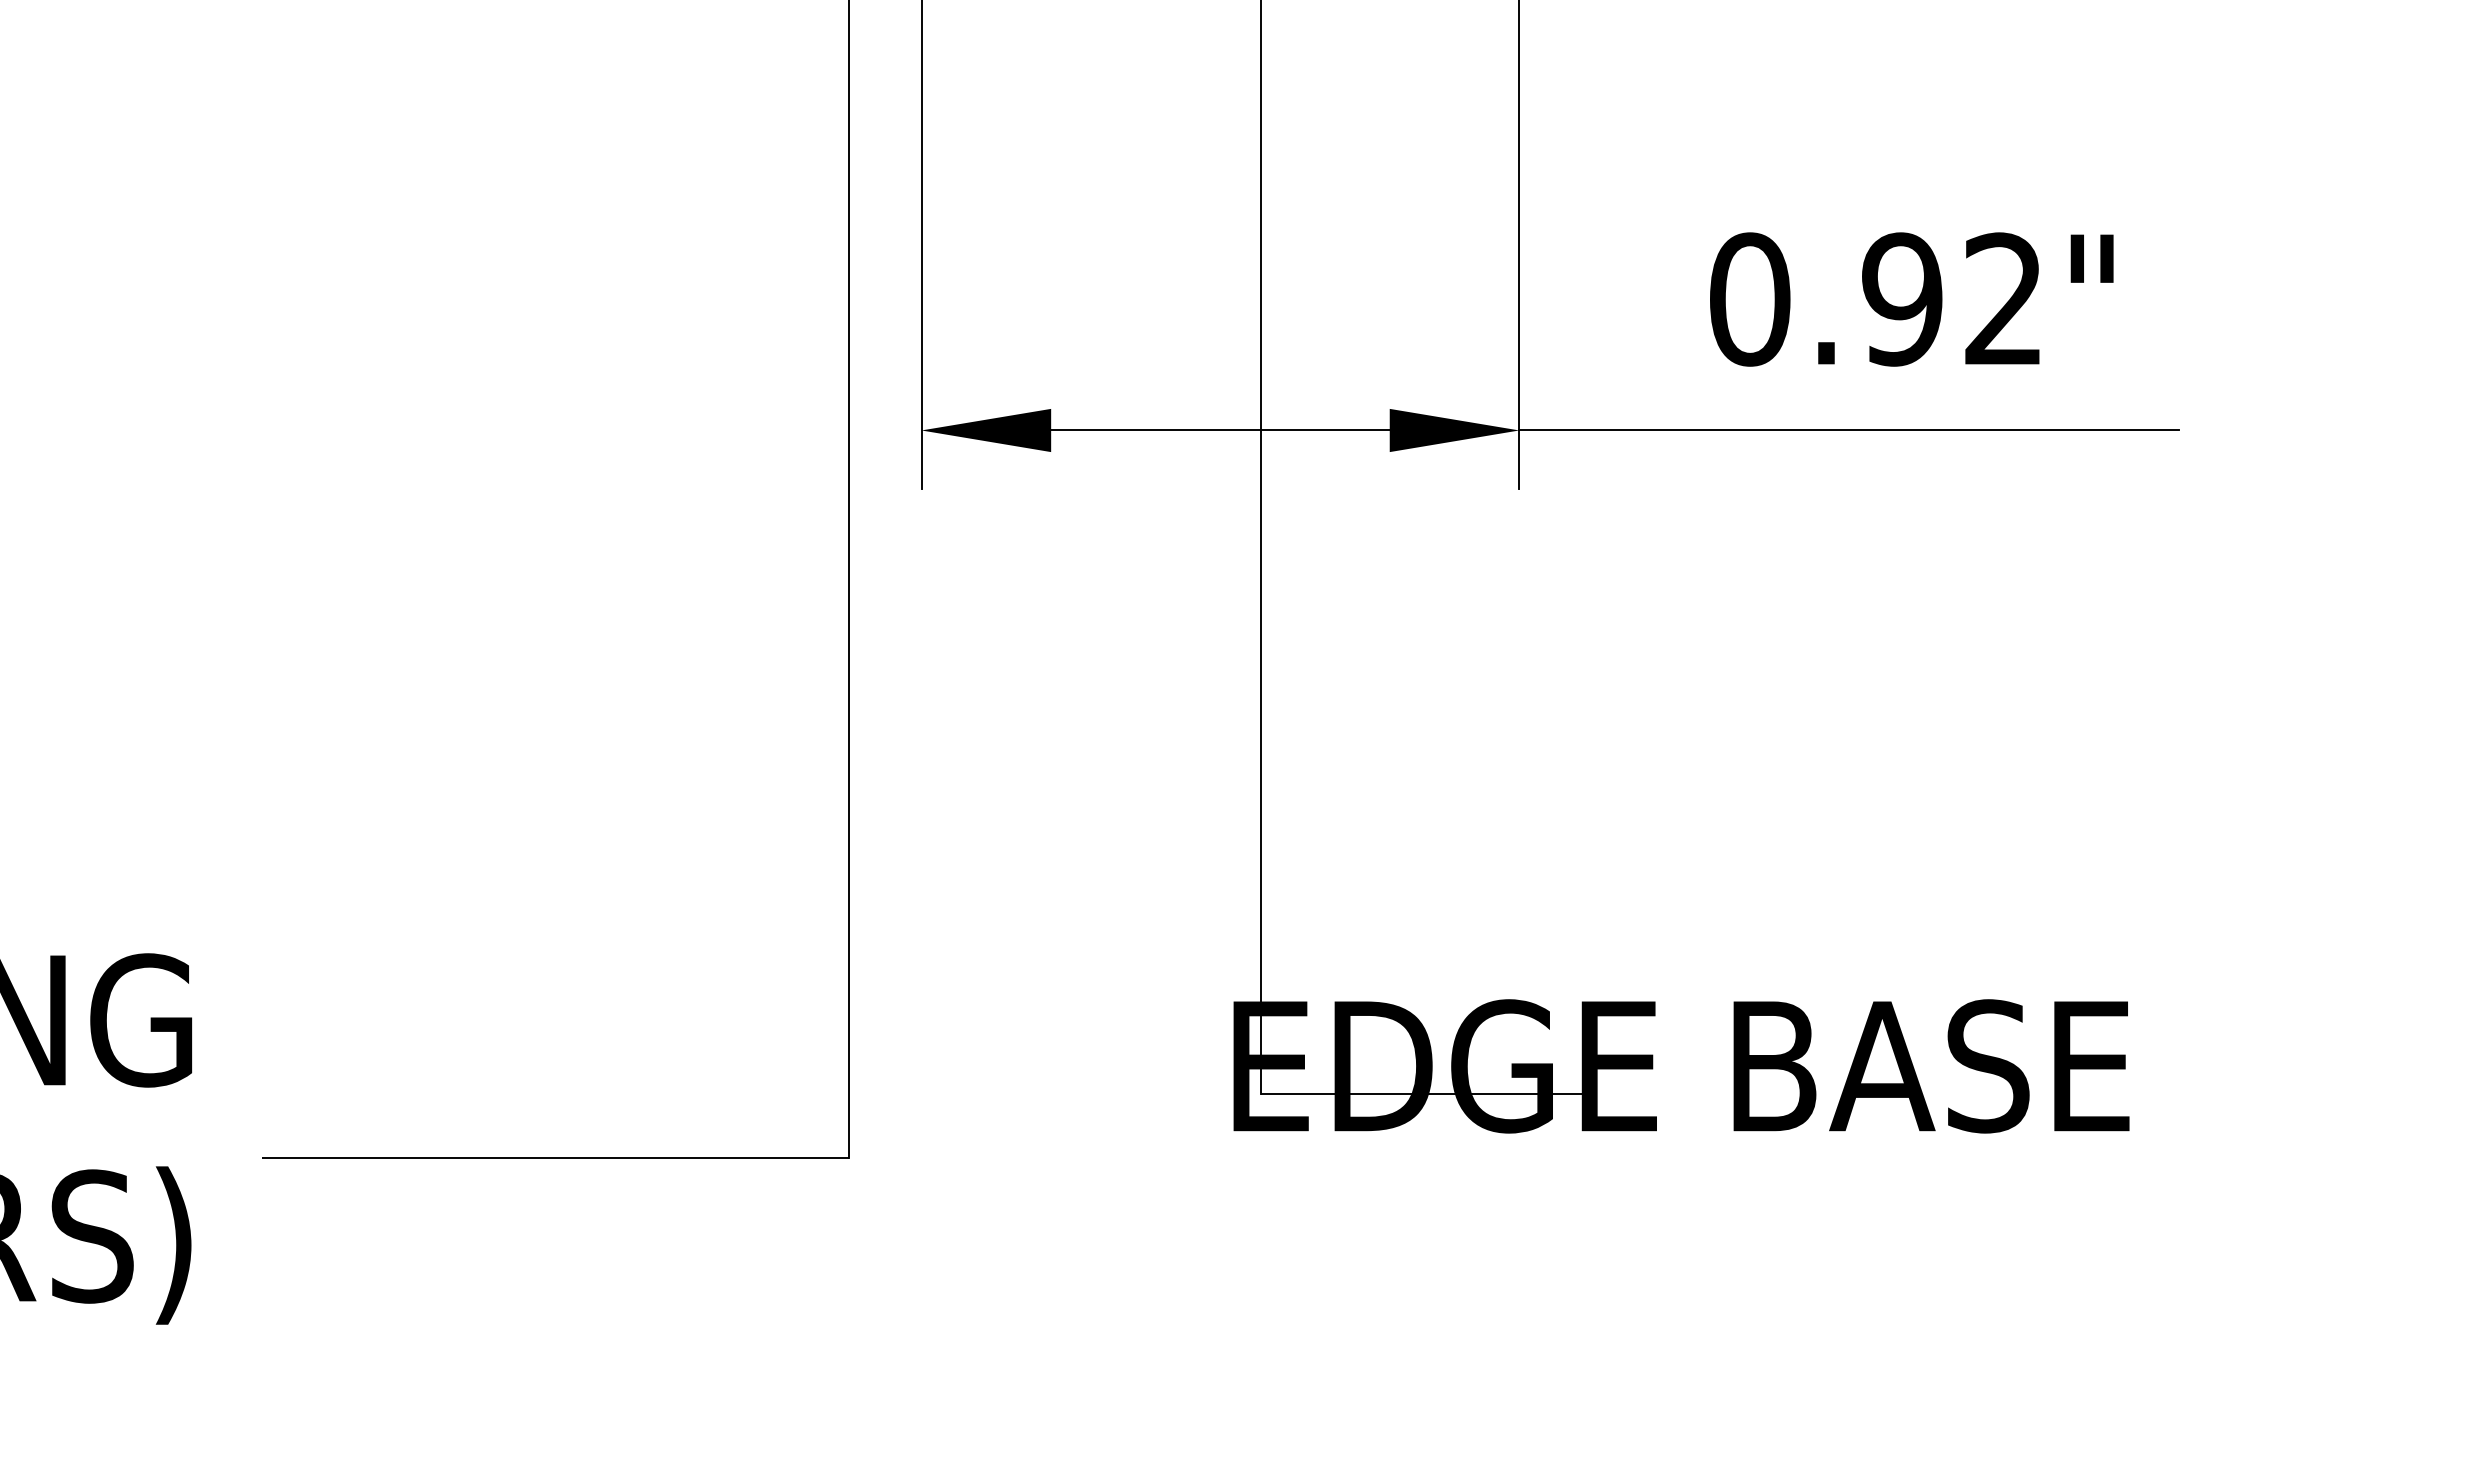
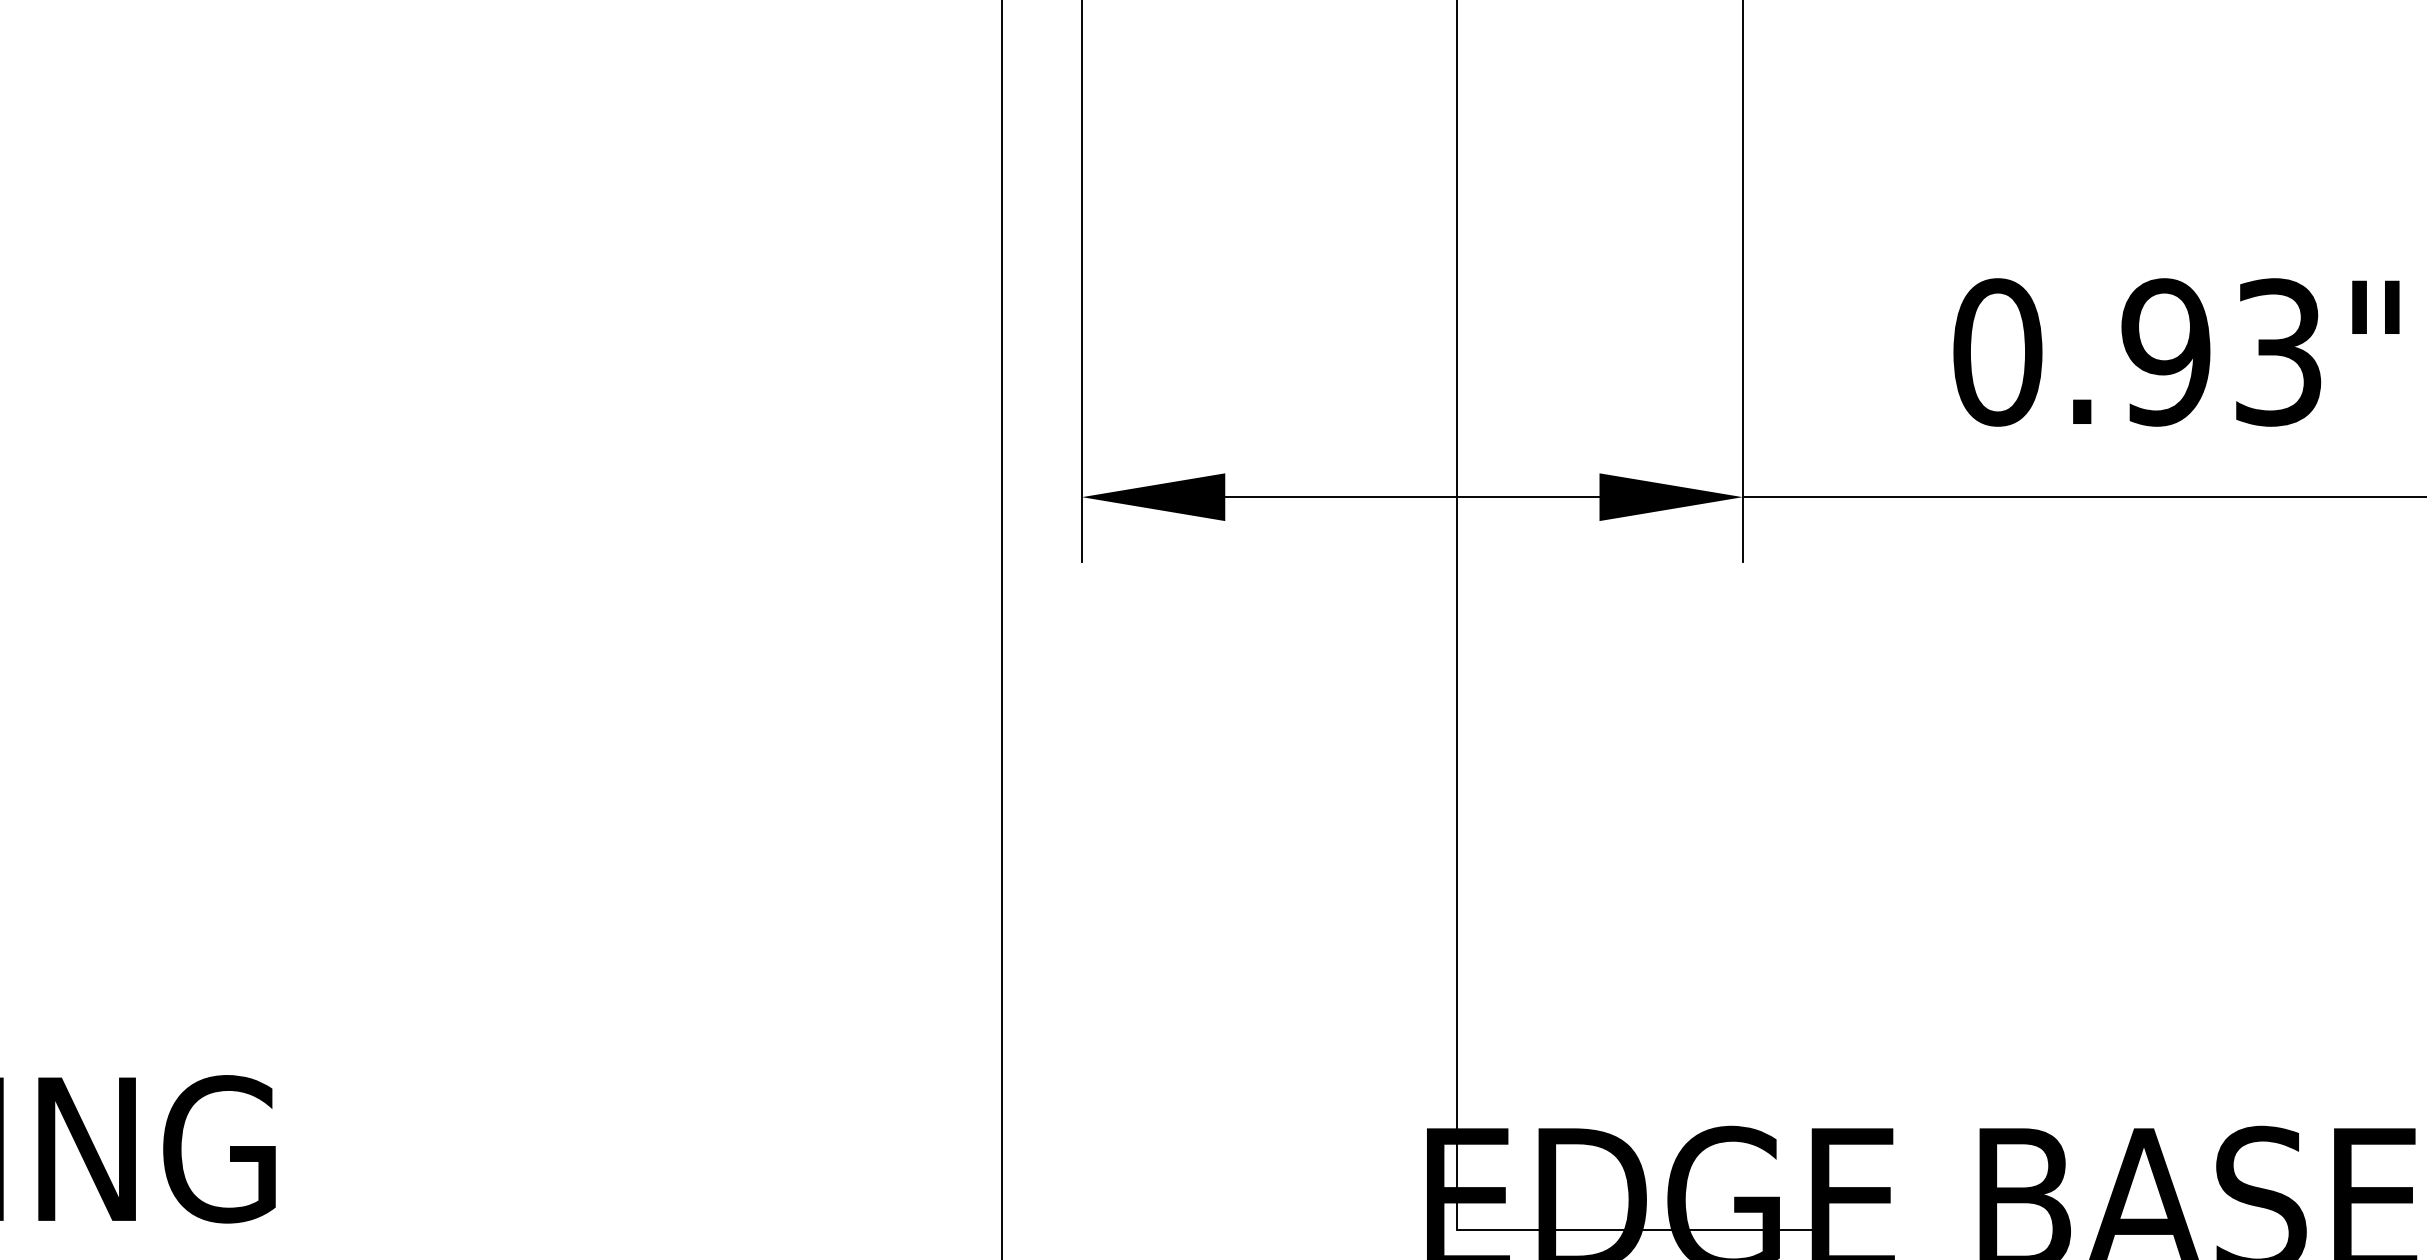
text: (2003, 299) -> (2277, 352), 0.92" -> 0.93"

